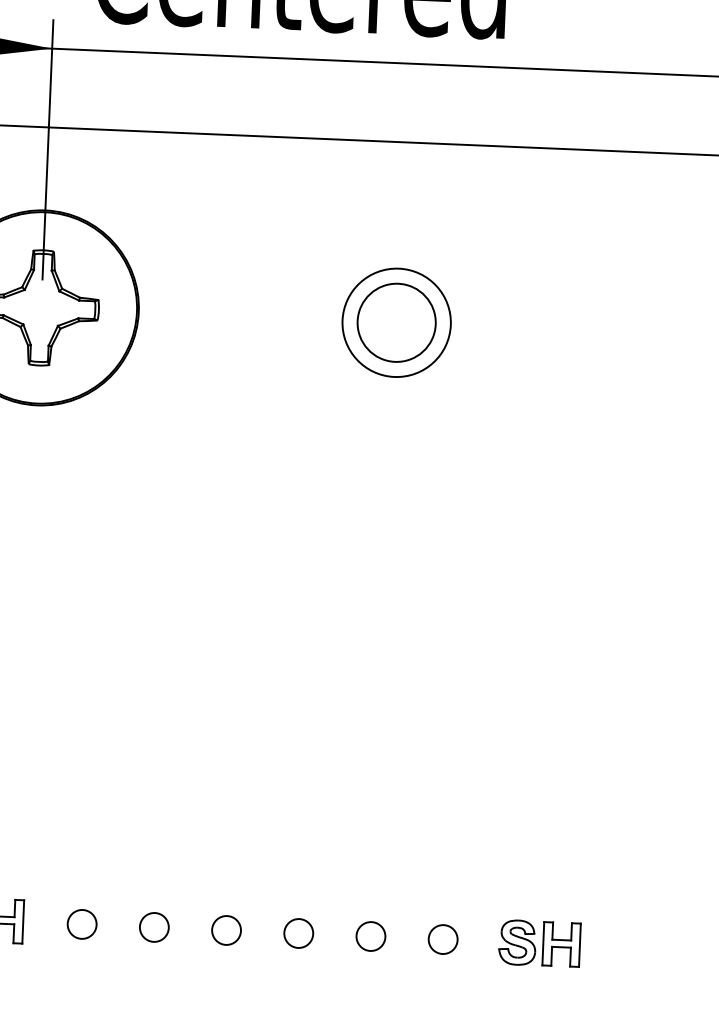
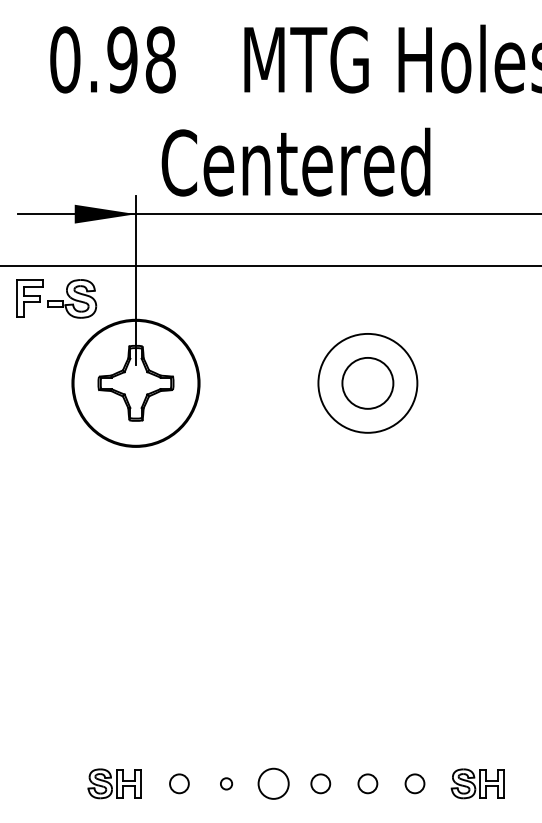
circle: (396, 323) -> (367, 383), size x1.4
circle: (154, 926) -> (226, 783), size x0.6
circle: (226, 929) -> (273, 783), size x1.6

